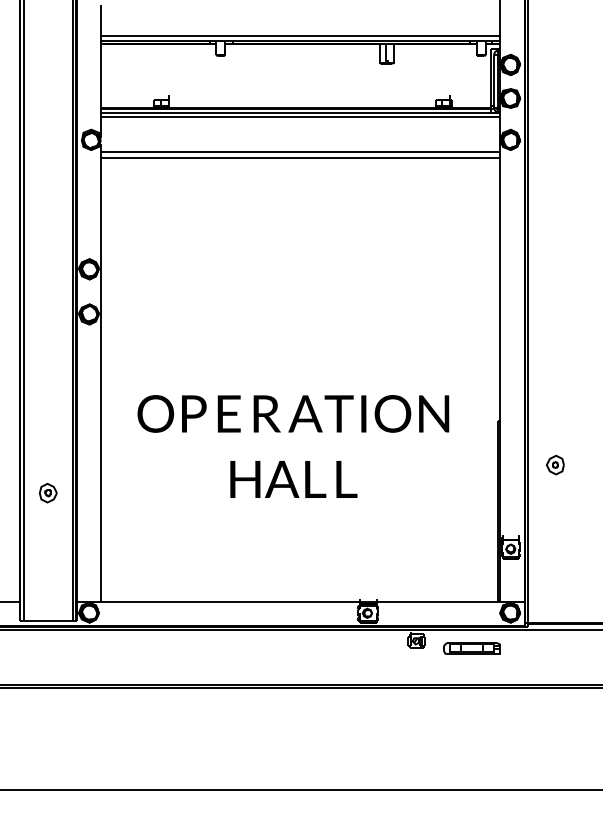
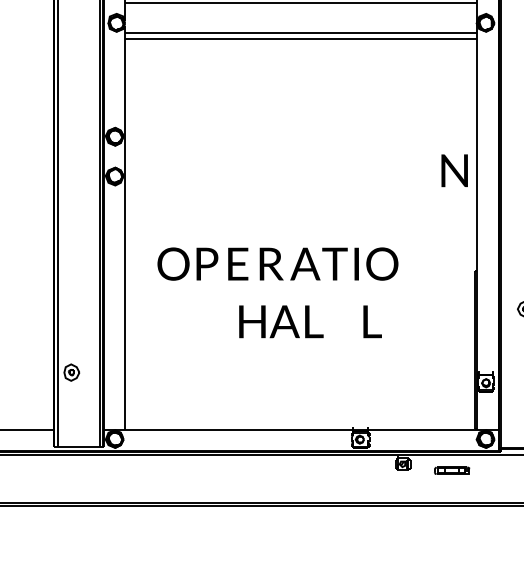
text: (434, 413) -> (455, 170), moved
text: (346, 479) -> (372, 321), moved
part: (48, 493) -> (72, 372), moved
part: (471, 648) -> (451, 470), size x0.7

